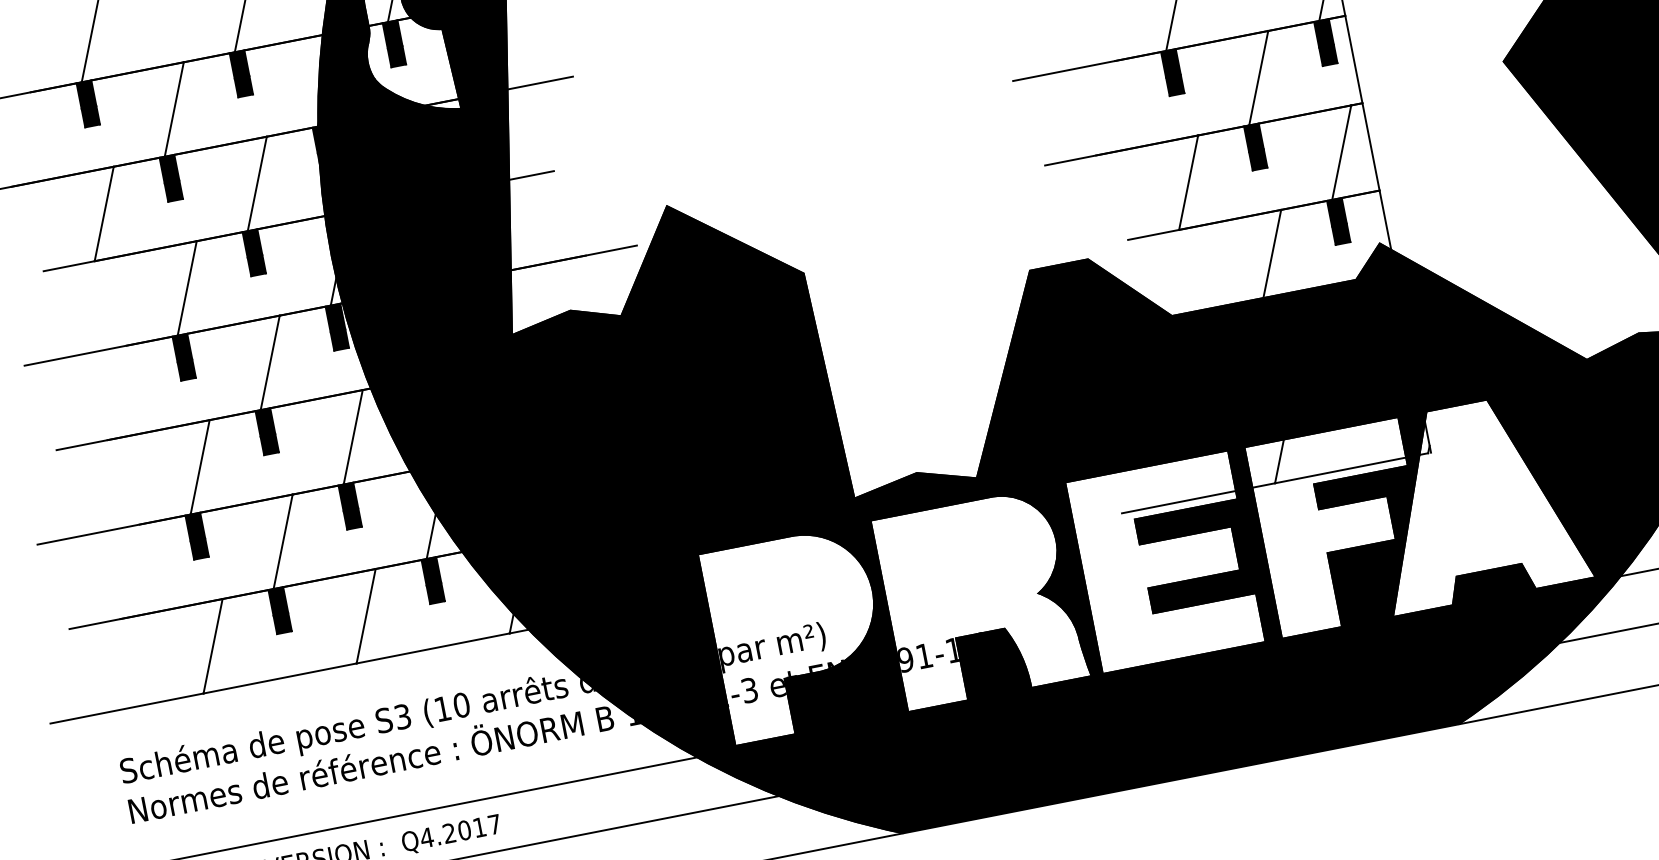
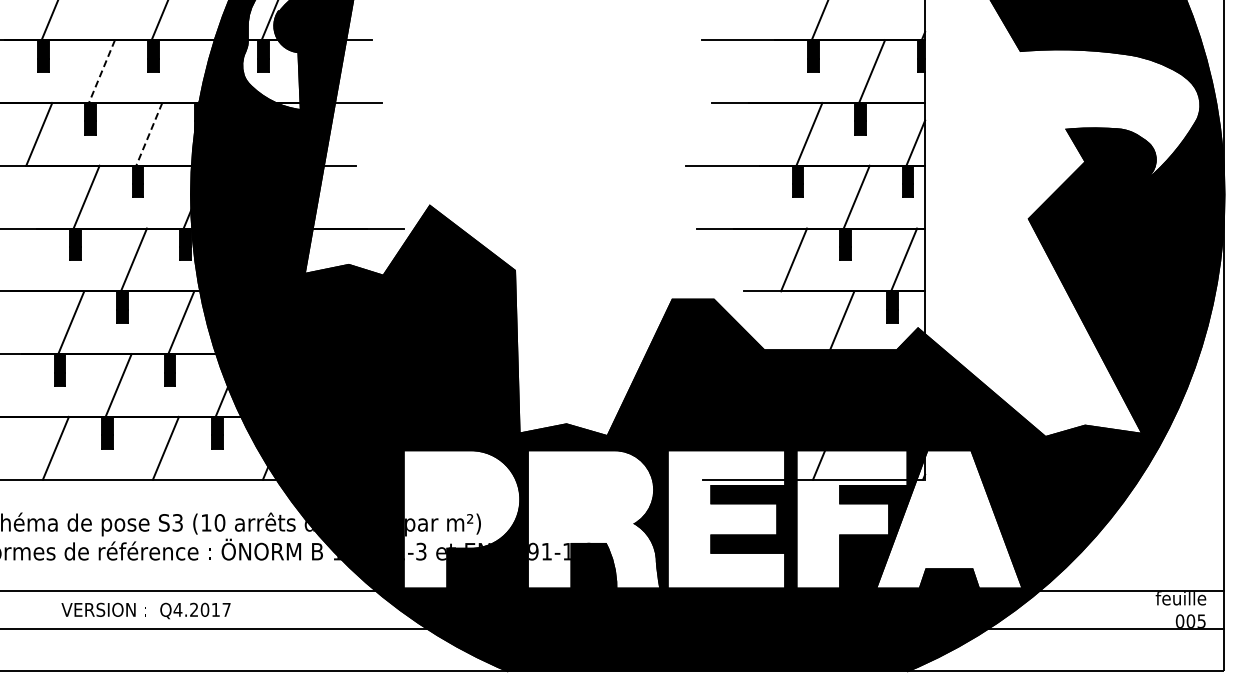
line: (173, 109) -> (101, 71), solid -> dashed
line: (257, 184) -> (149, 134), solid -> dashed

